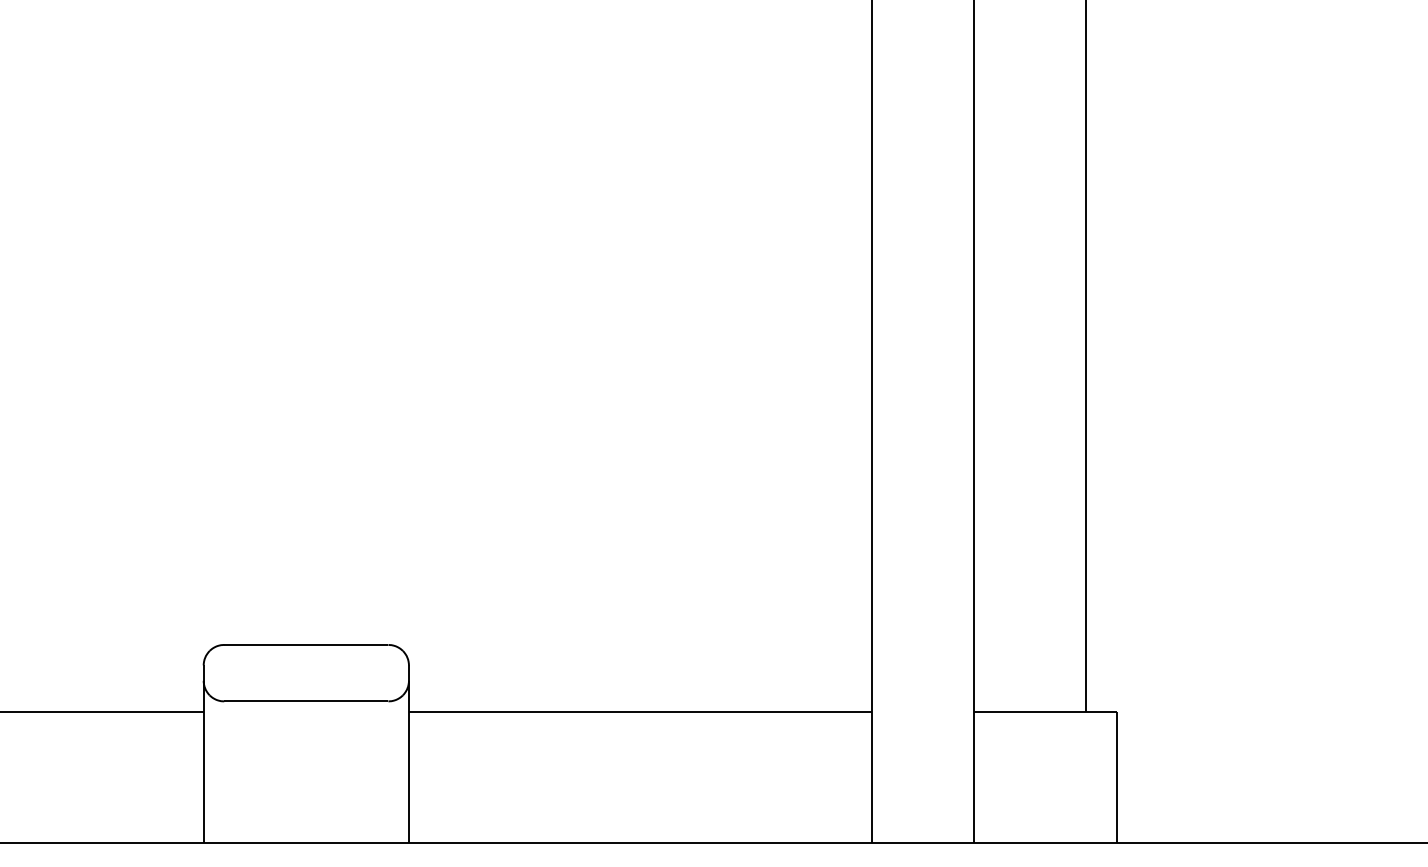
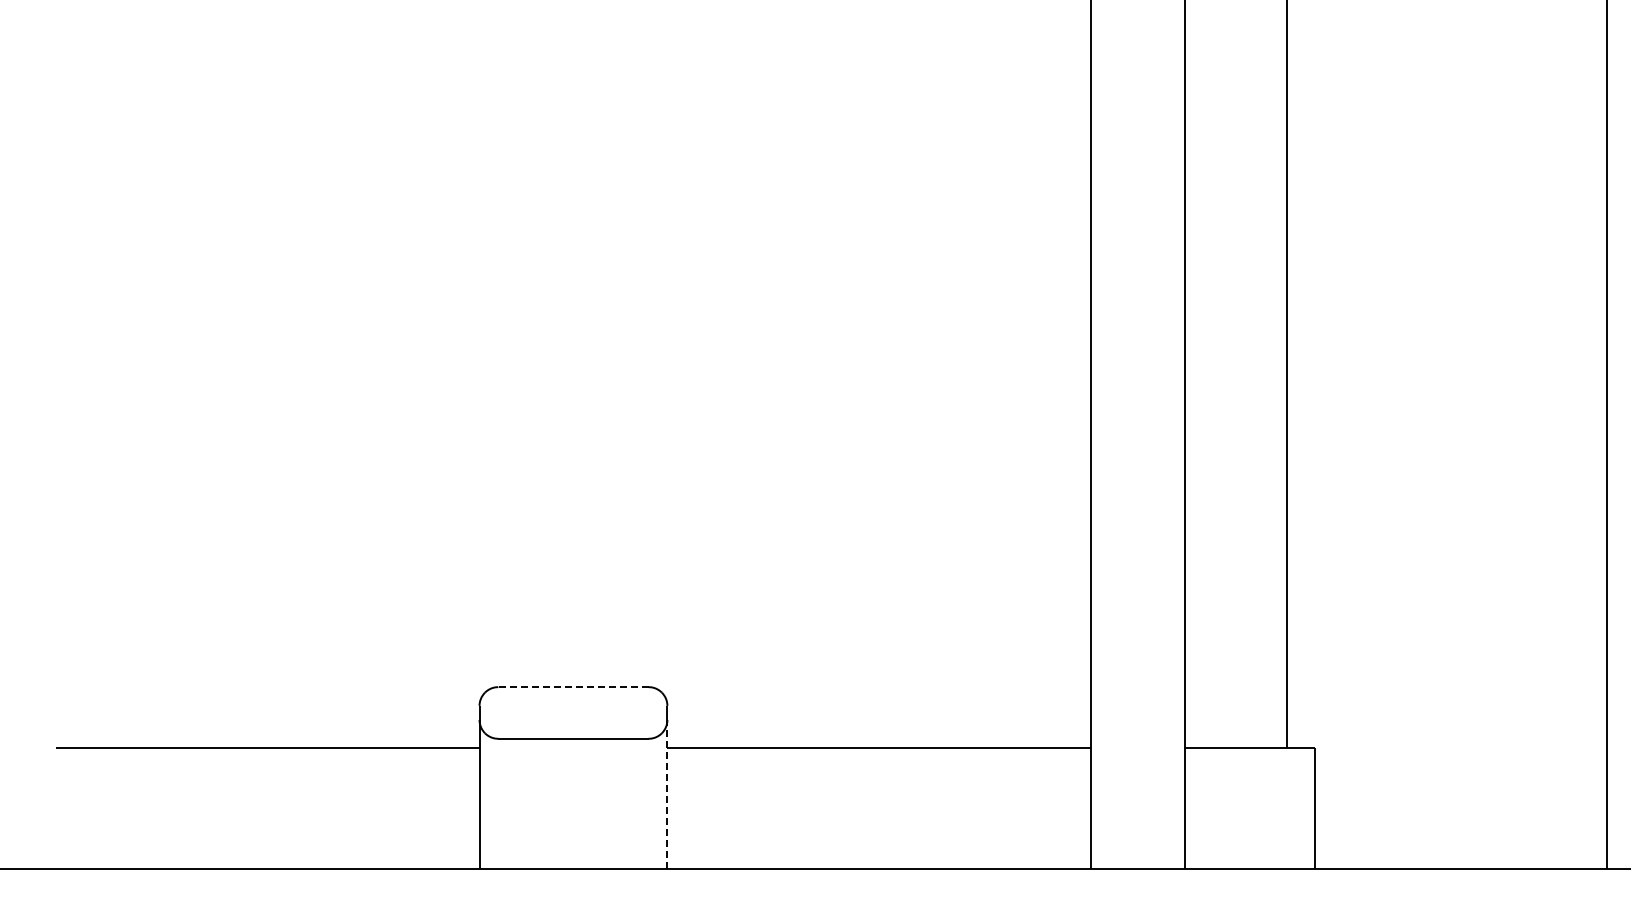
line: (305, 645) -> (572, 687), solid -> dashed
line: (409, 761) -> (667, 793), solid -> dashed

